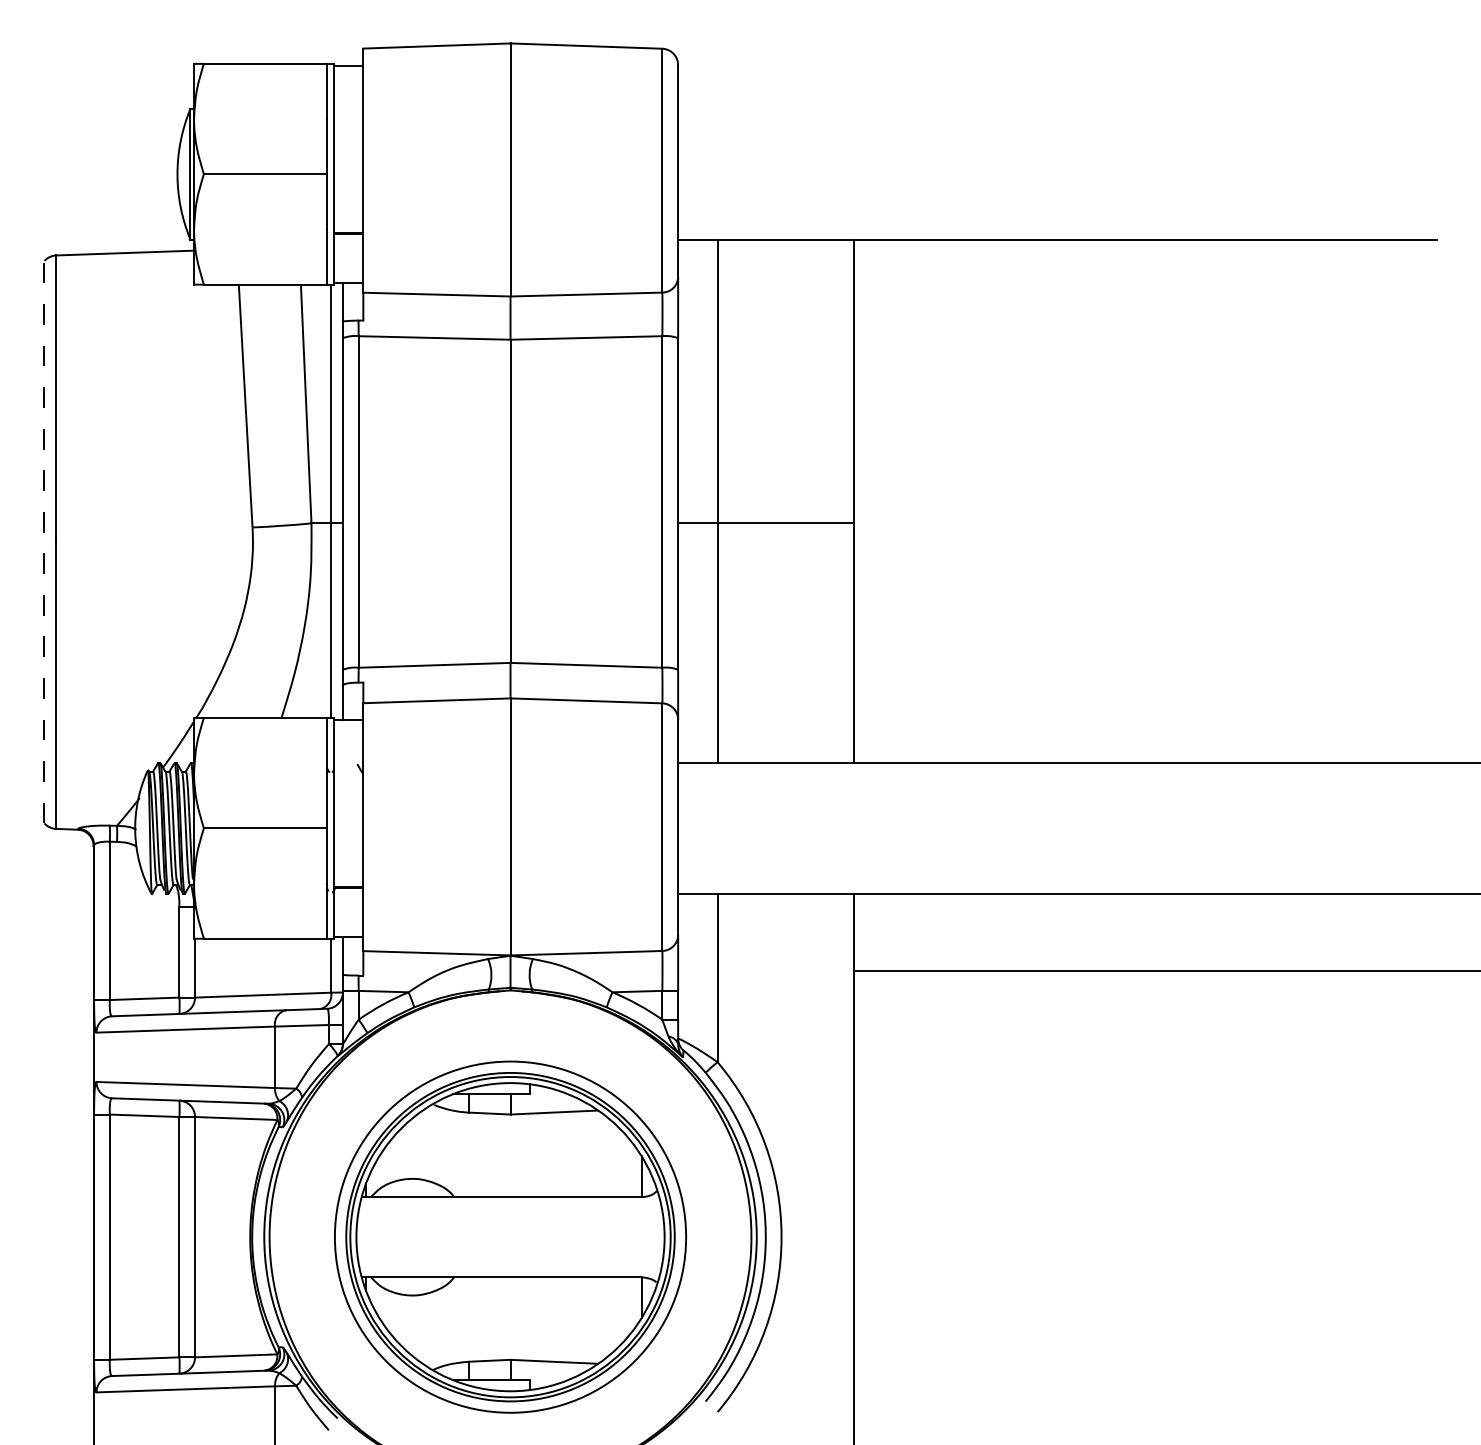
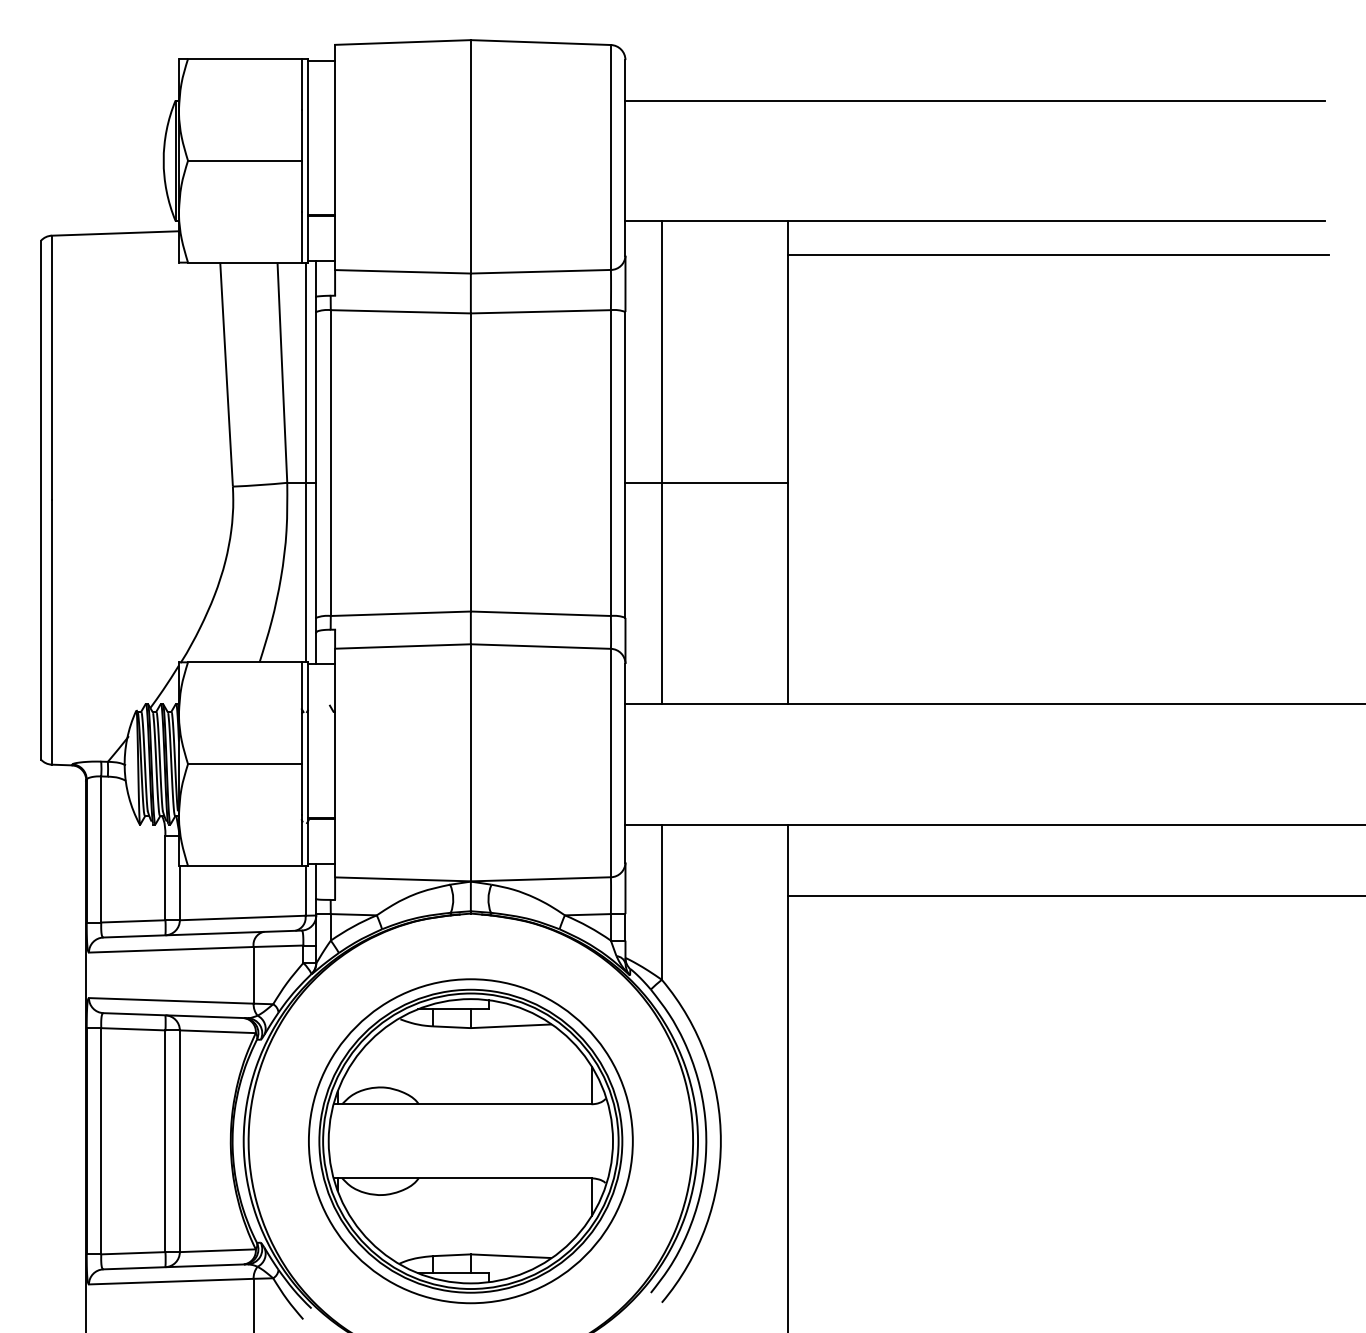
line: (1057, 108) -> (975, 100), added
line: (1146, 276) -> (1057, 255), added
line: (43, 541) -> (40, 499), dashed -> solid

